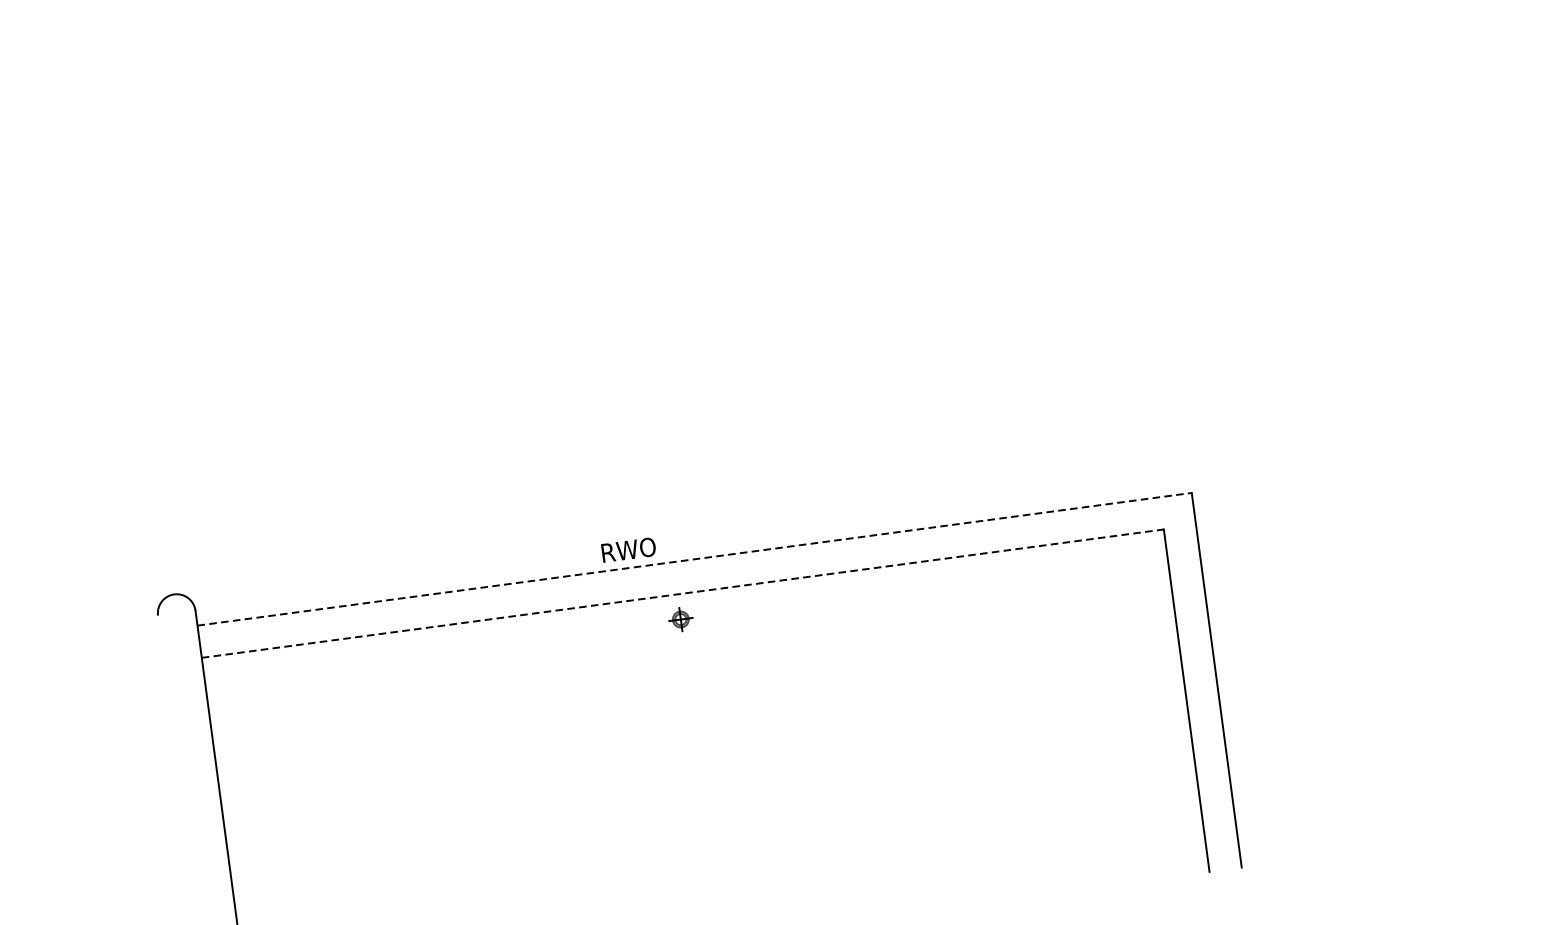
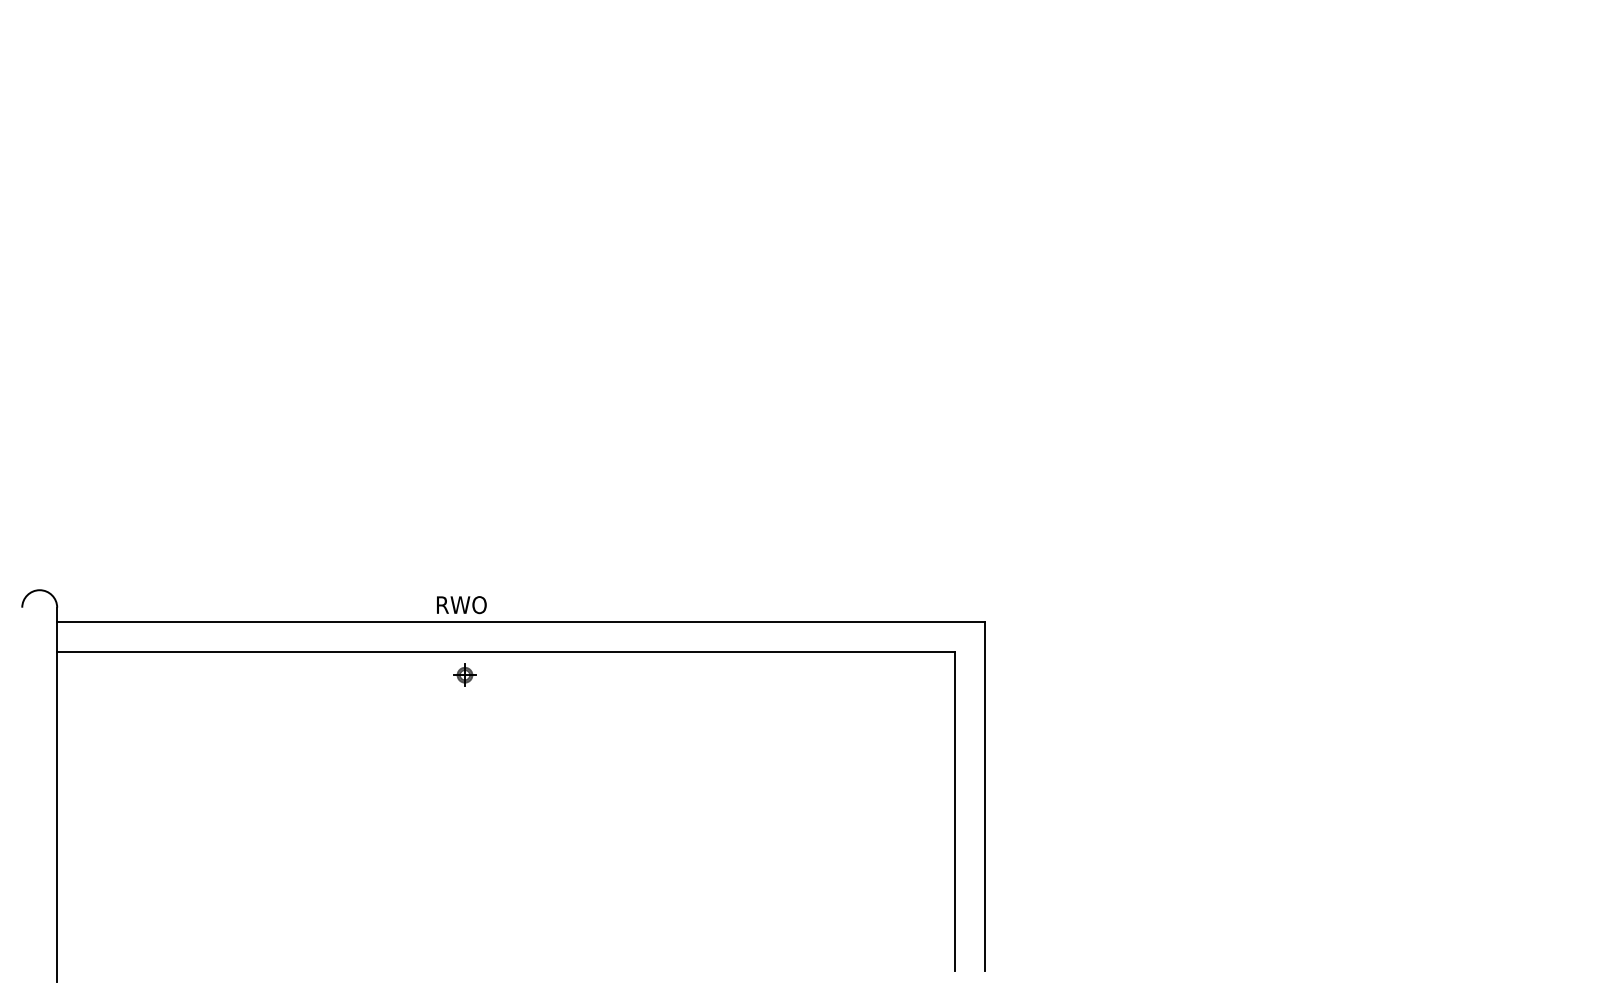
line: (694, 559) -> (520, 621), dashed -> solid
line: (682, 593) -> (505, 651), dashed -> solid
part: (680, 618) -> (464, 674), moved

